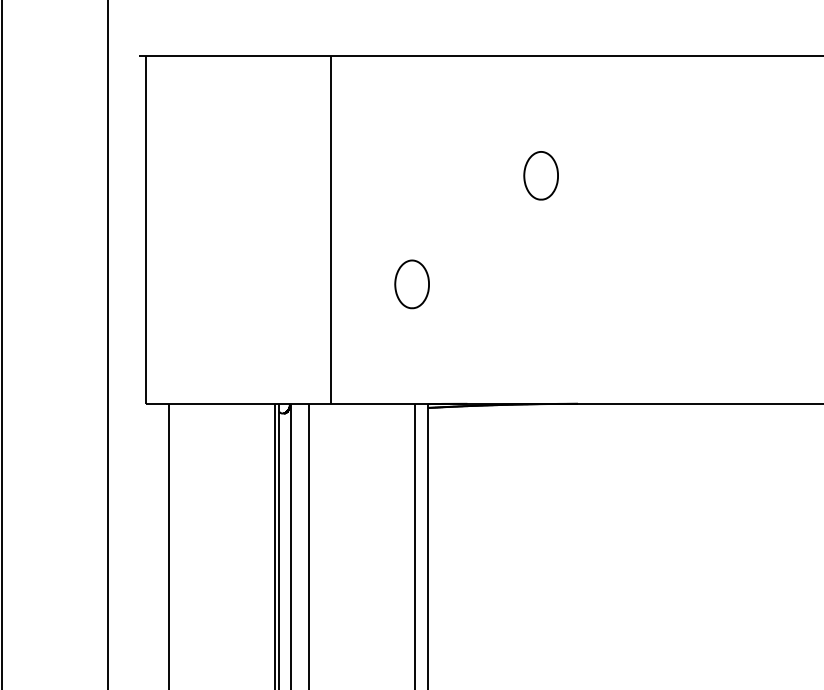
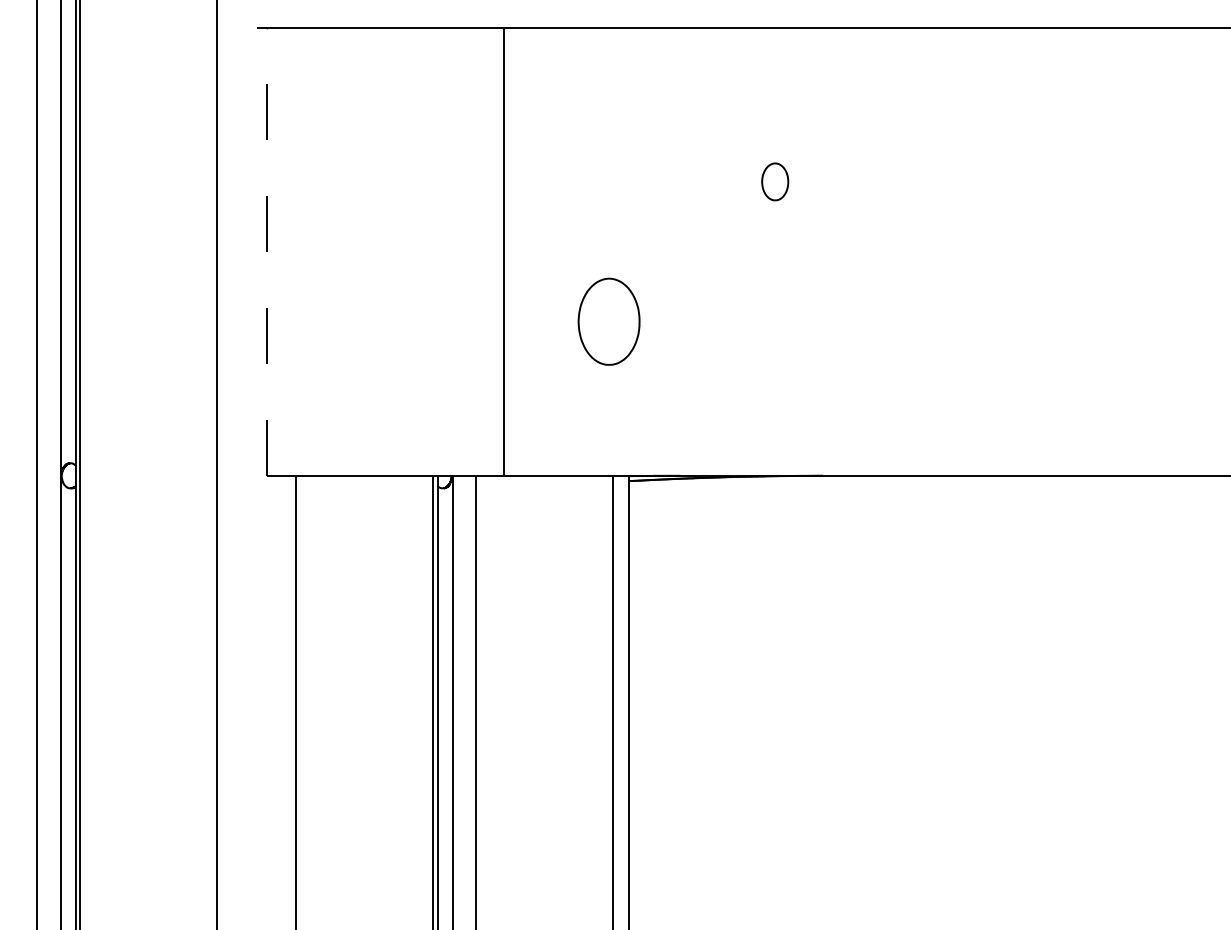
part: (540, 175) -> (774, 181), size x0.6
line: (146, 229) -> (266, 251), solid -> dashed
part: (411, 284) -> (608, 321), size x1.4

